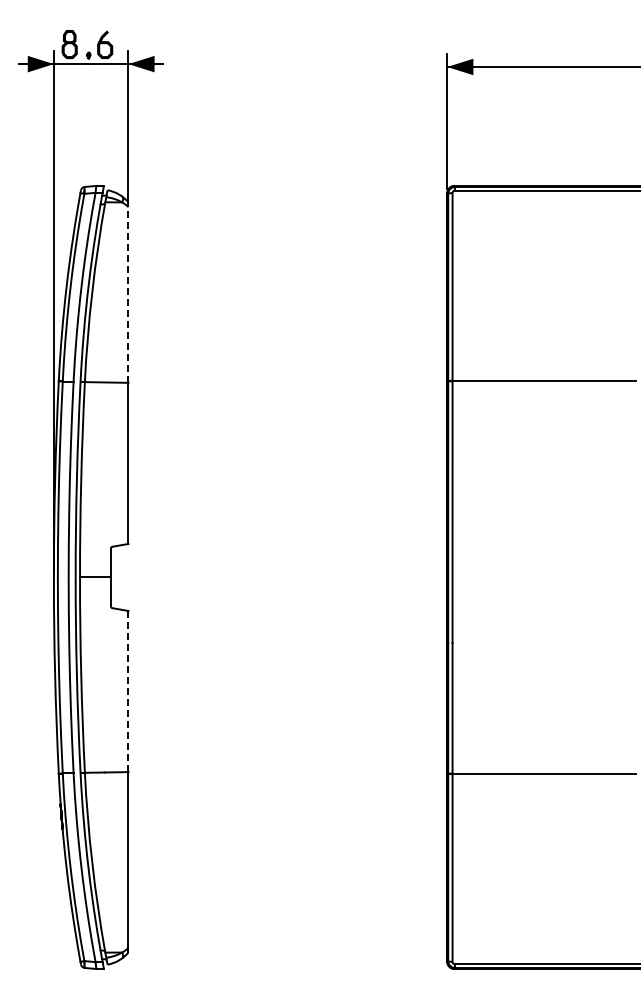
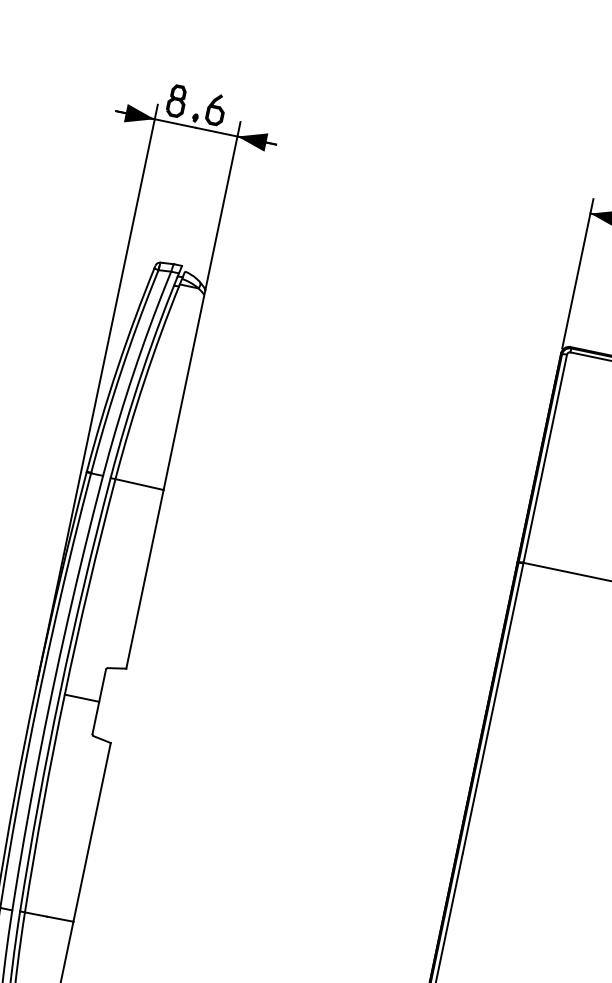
line: (128, 292) -> (184, 389), dashed -> solid
line: (128, 691) -> (92, 832), dashed -> solid

